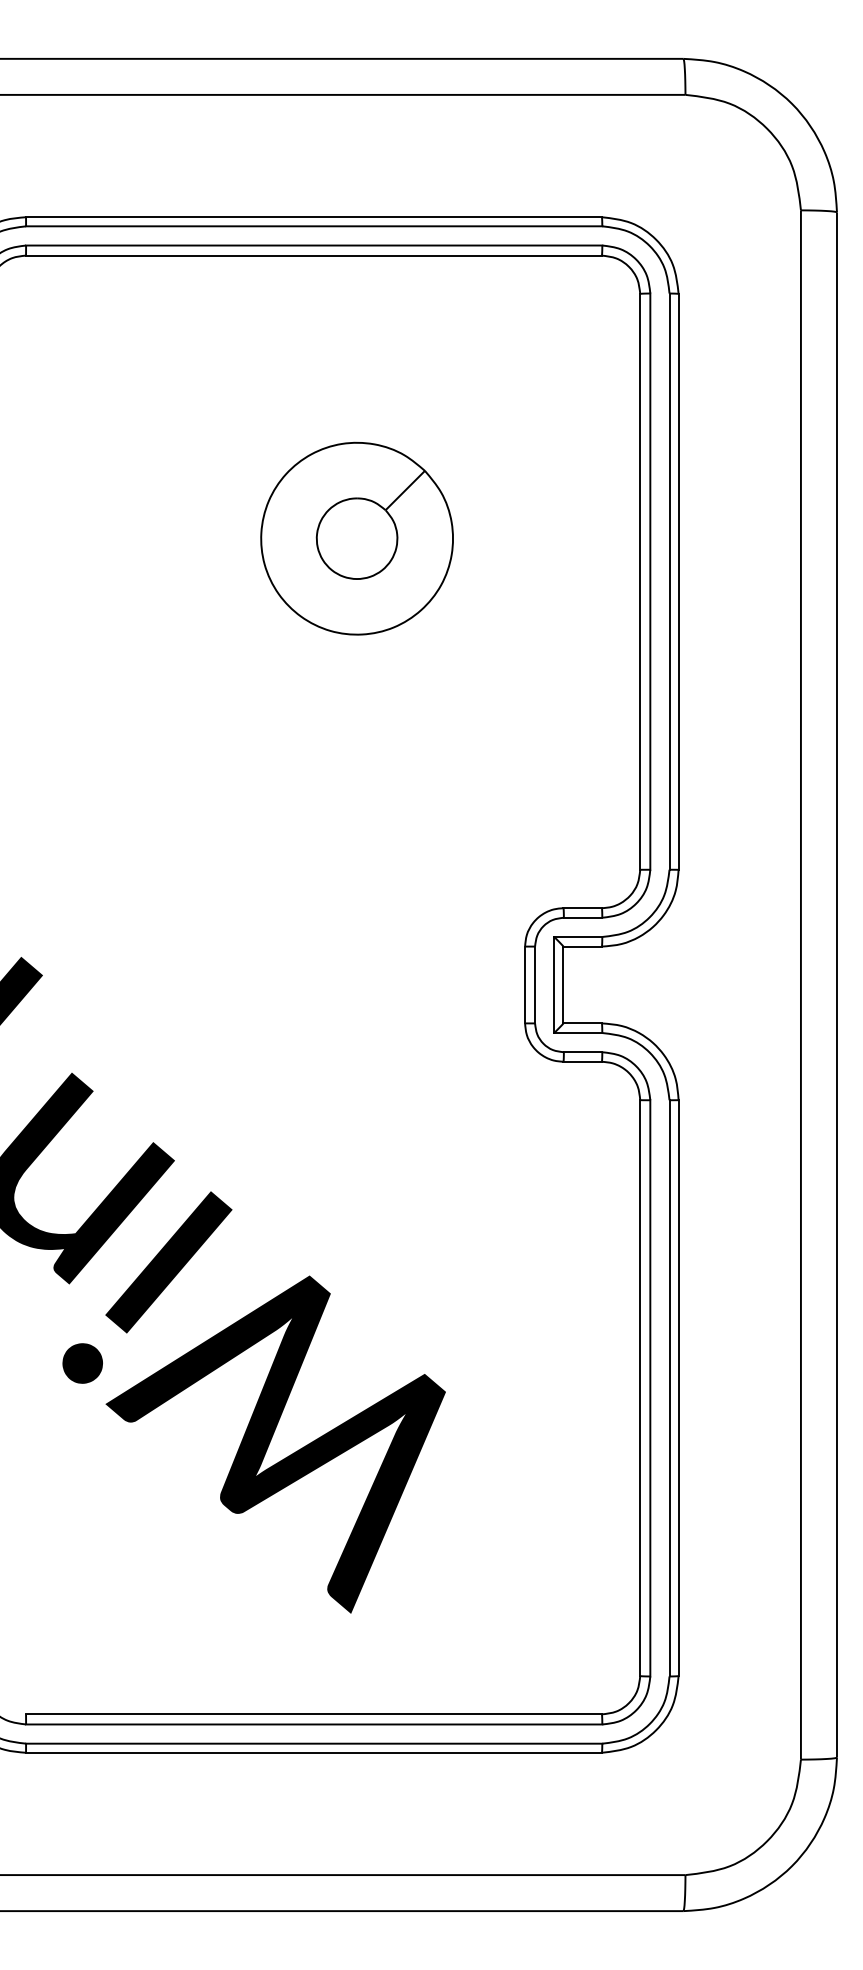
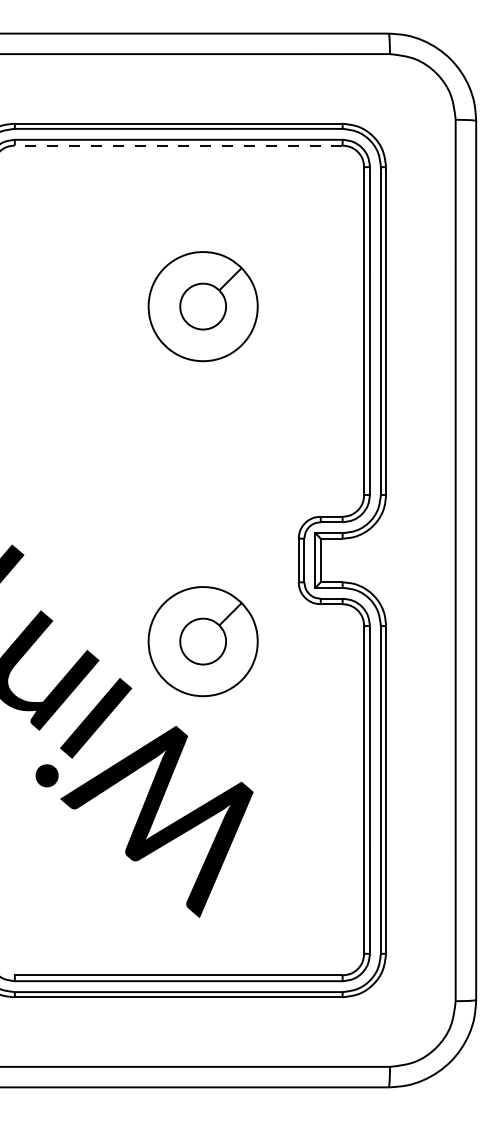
line: (313, 255) -> (178, 145), solid -> dashed
part: (355, 1127) -> (202, 641), added

